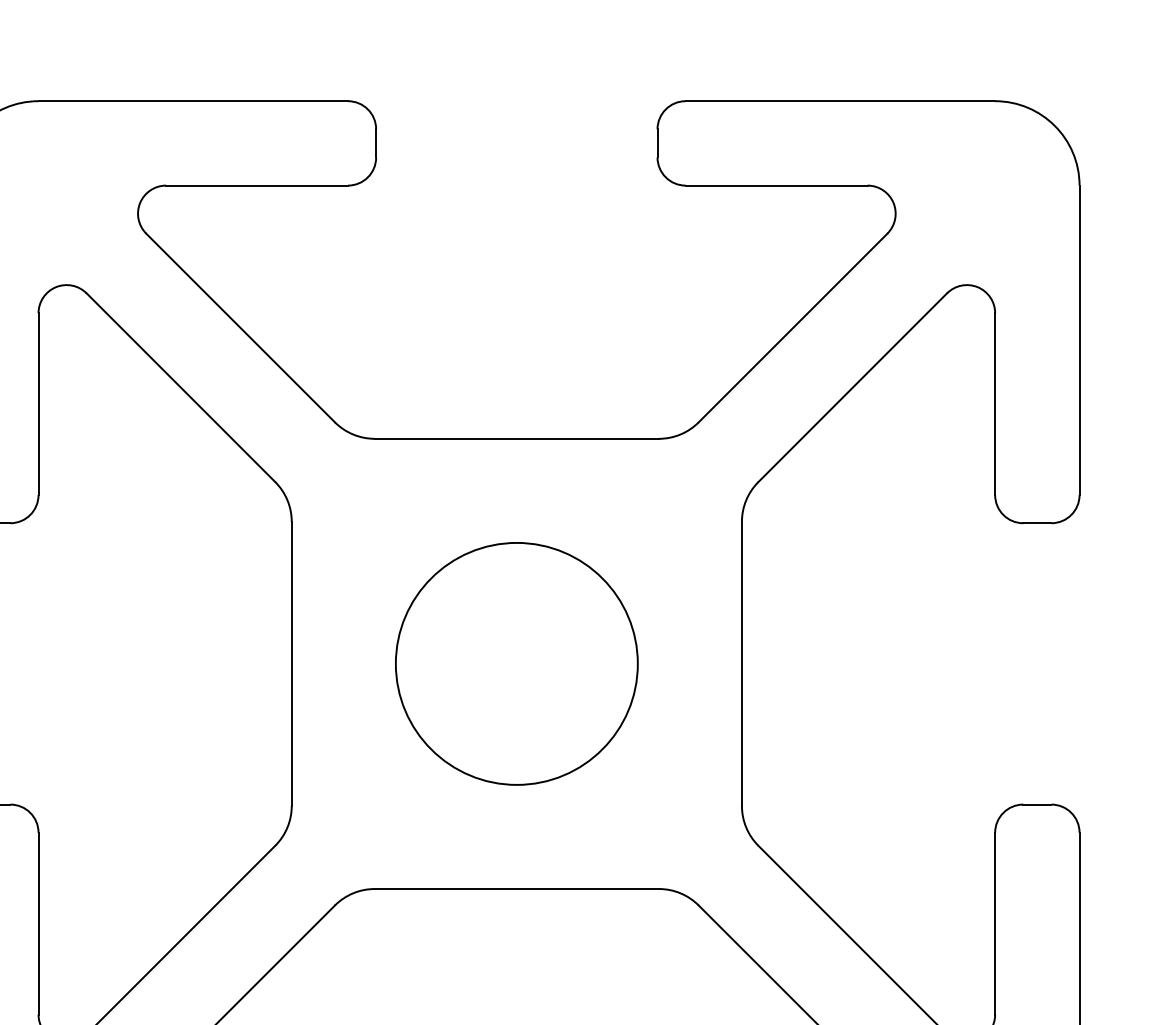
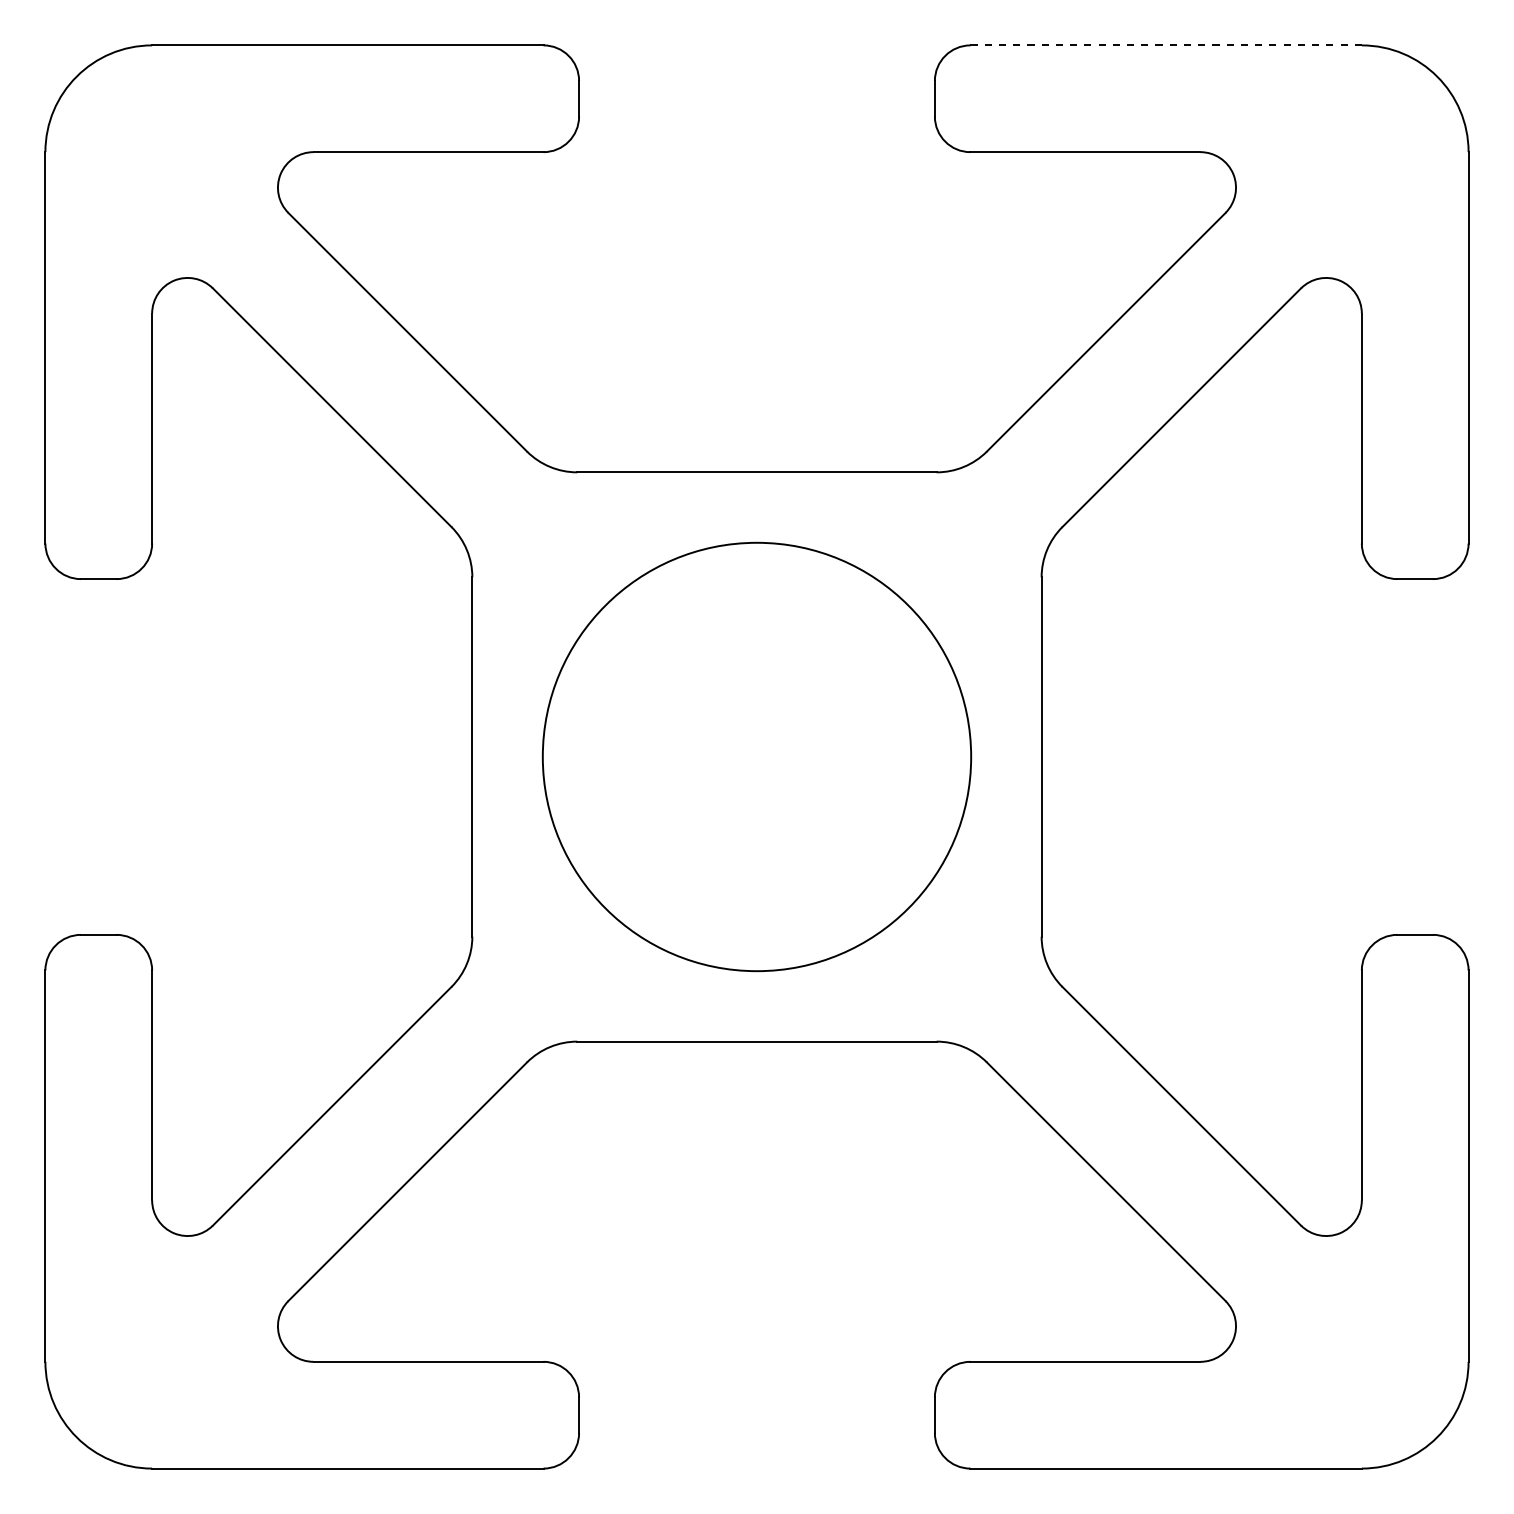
line: (840, 101) -> (1166, 45), solid -> dashed
circle: (516, 663) -> (756, 756), size x1.4

